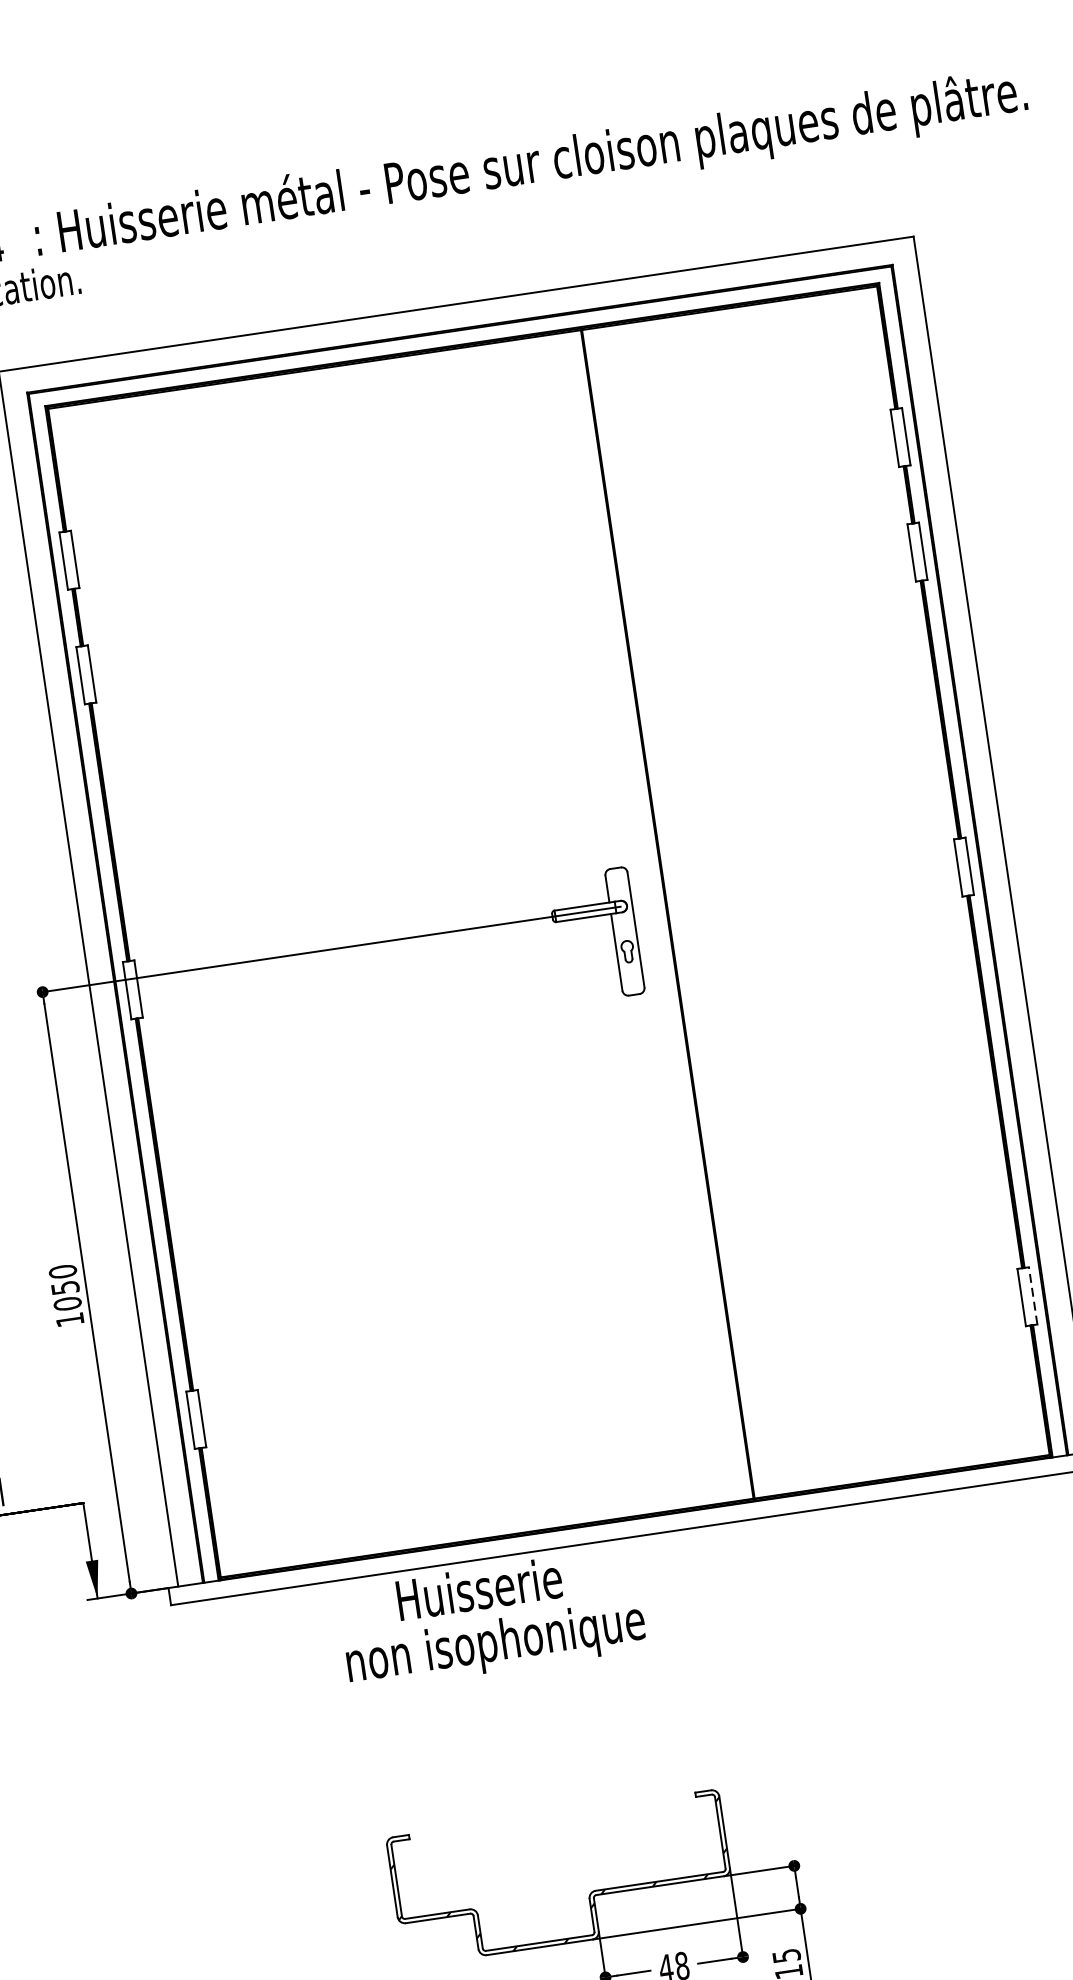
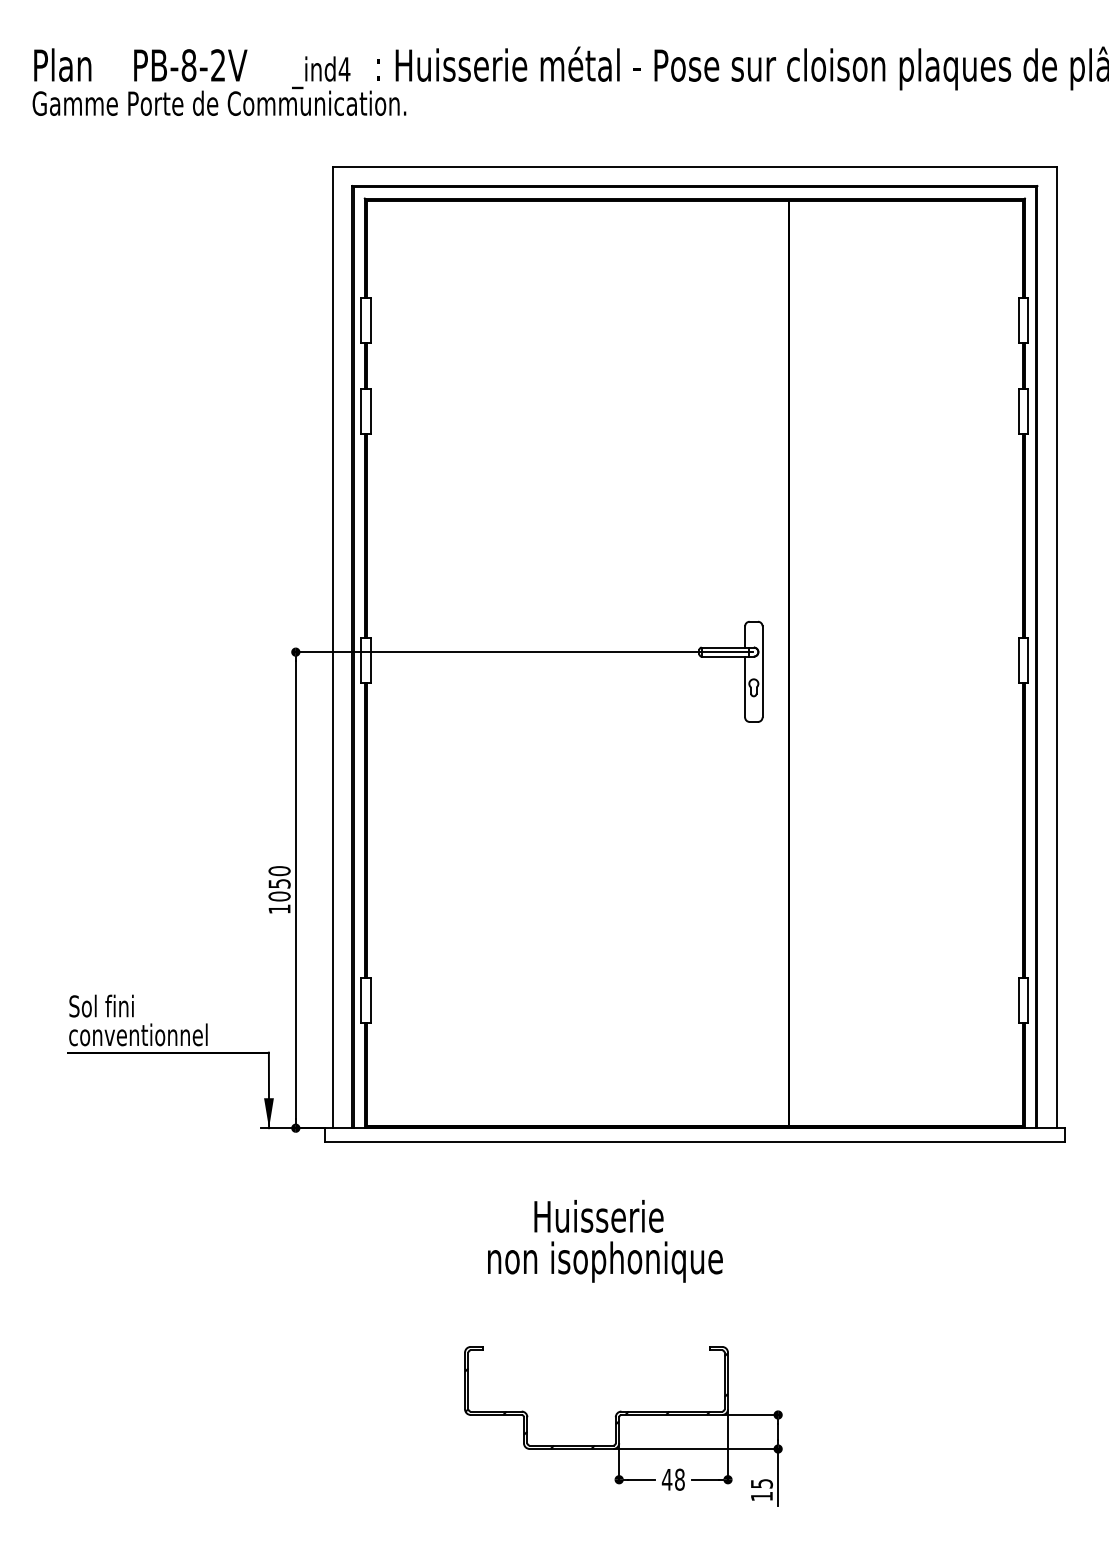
line: (1033, 1295) -> (1028, 1000), dashed -> solid
text: (492, 1619) -> (605, 1241), moved

